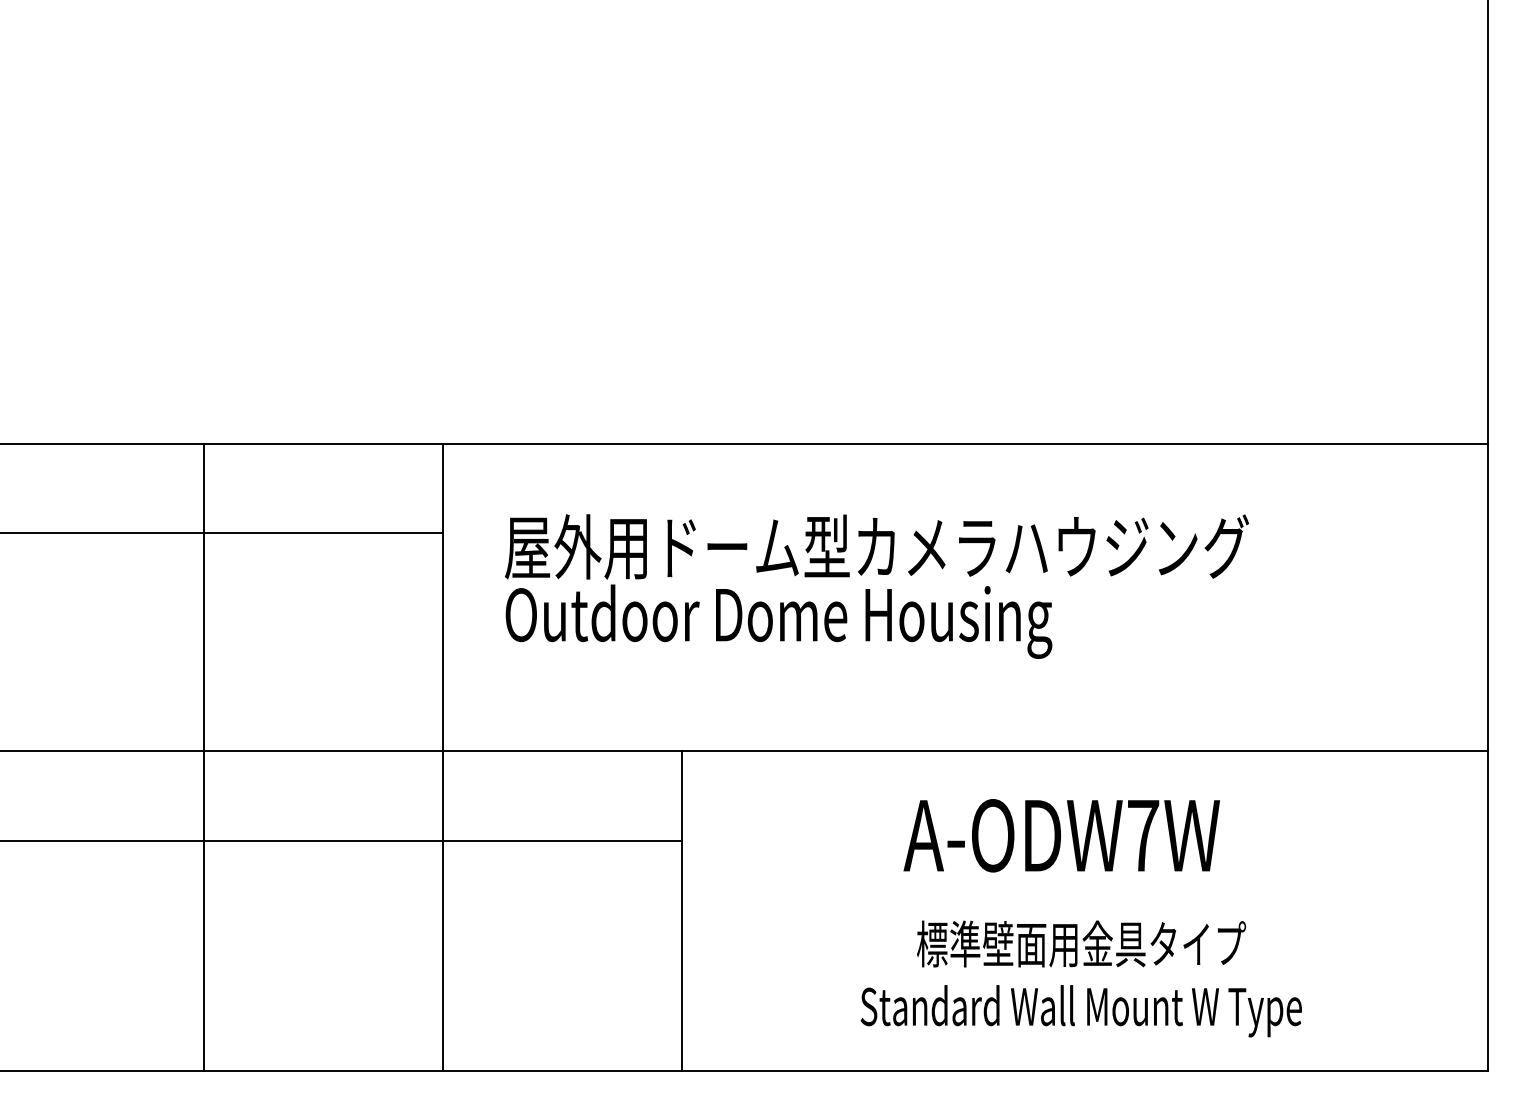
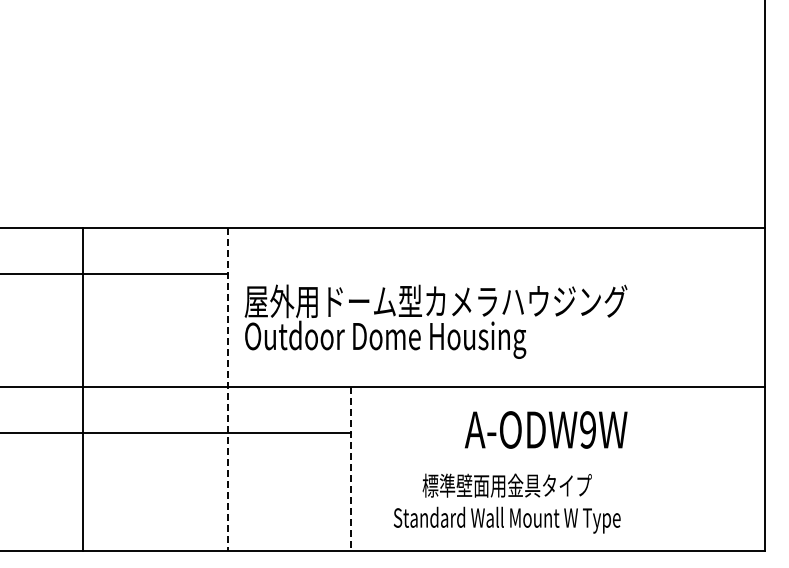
text: (875, 586) -> (435, 321), moved
line: (203, 757) -> (82, 389), moved
line: (442, 759) -> (227, 390), solid -> dashed
text: (1144, 834) -> (588, 429), A-ODW7W -> A-ODW9W
line: (681, 912) -> (350, 469), solid -> dashed
text: (1079, 978) -> (506, 503), moved

